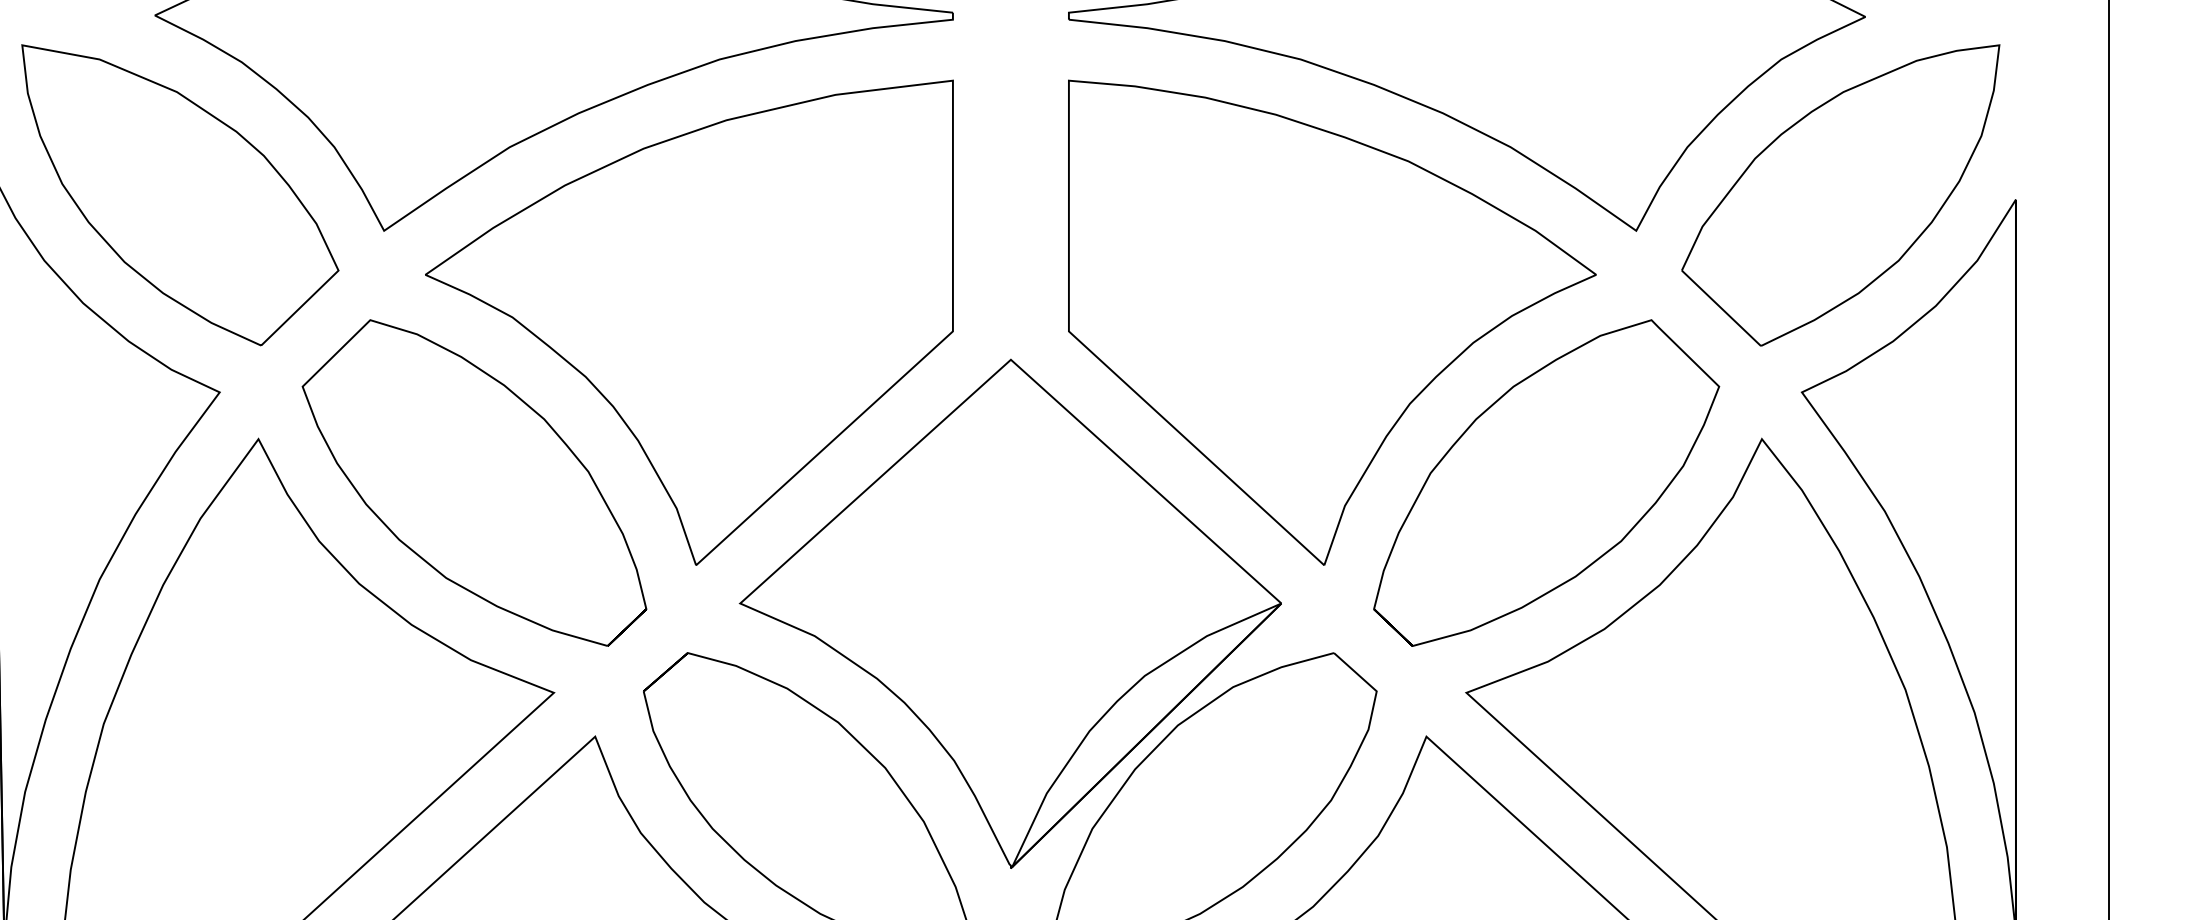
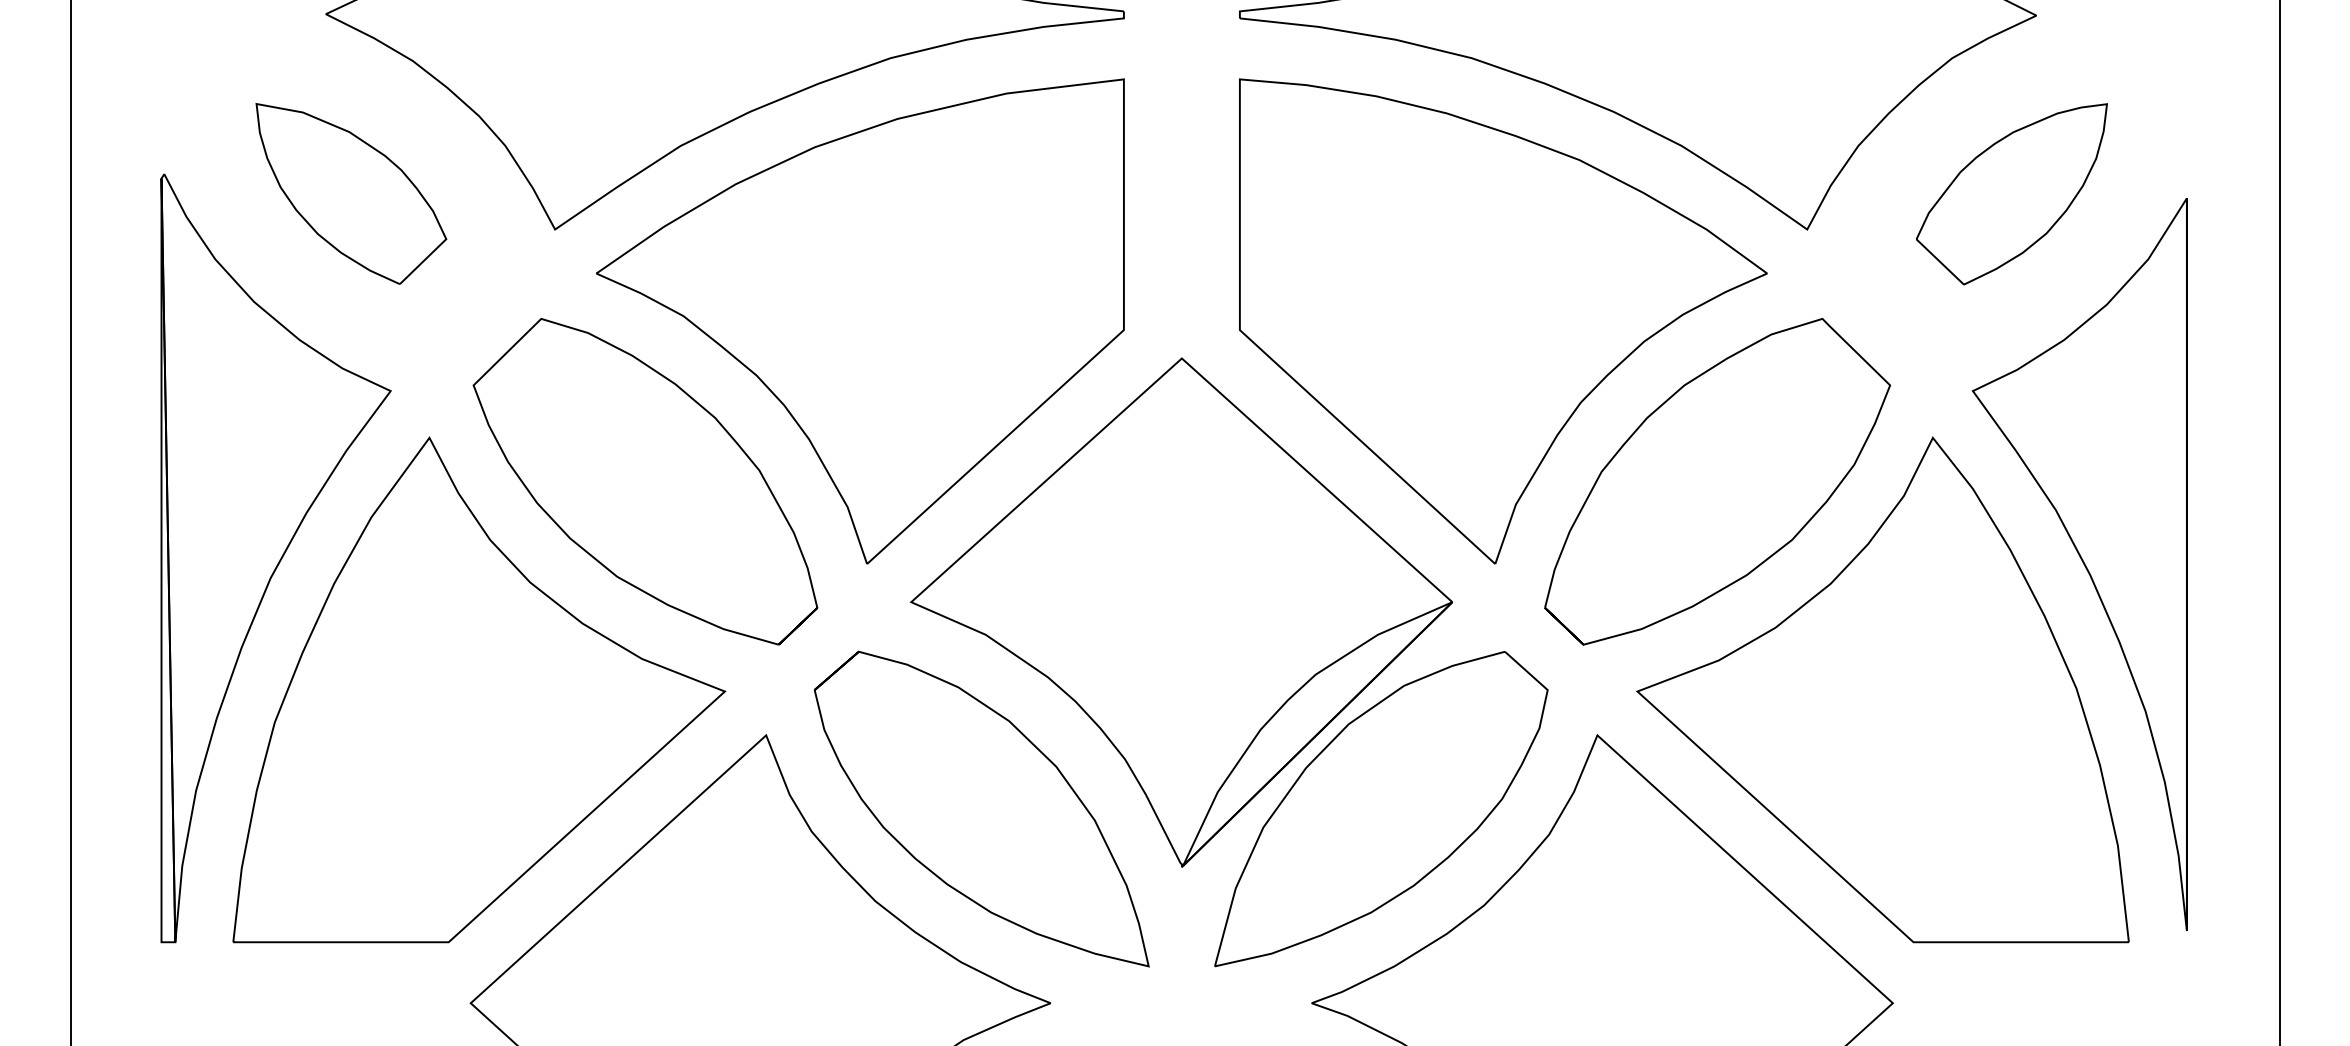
part: (180, 194) -> (351, 193), size x0.6
part: (1840, 195) -> (2011, 194), size x0.6

